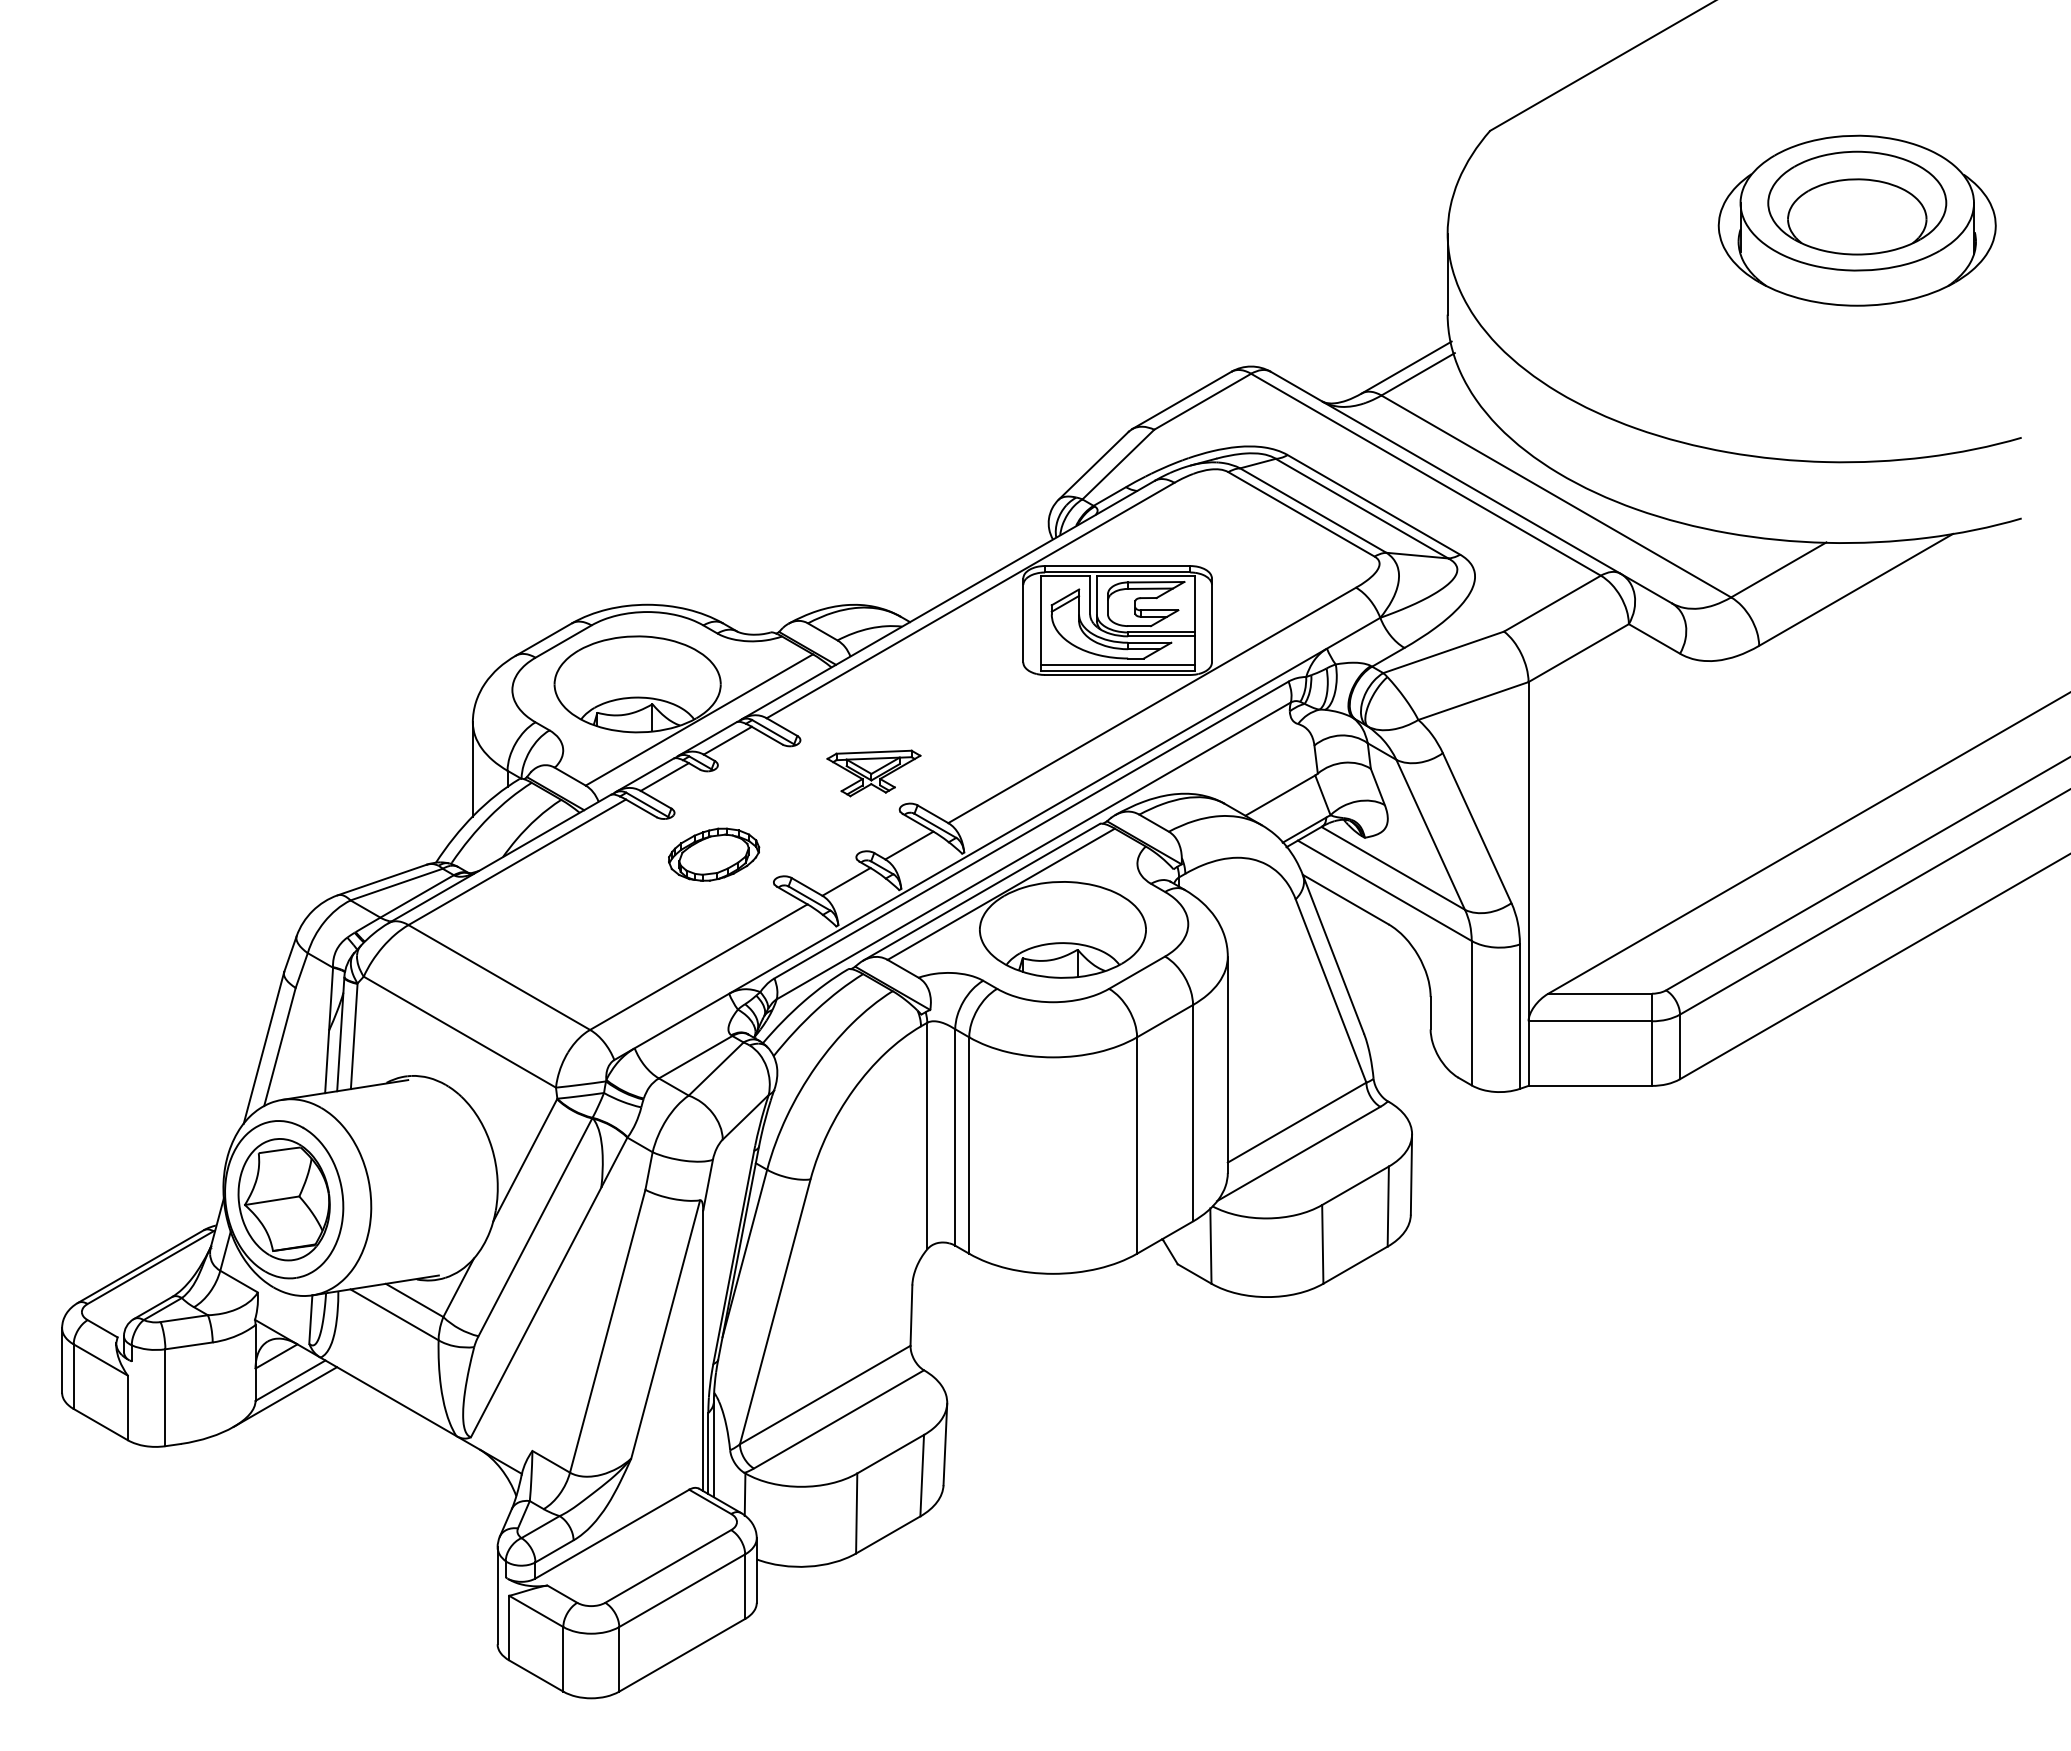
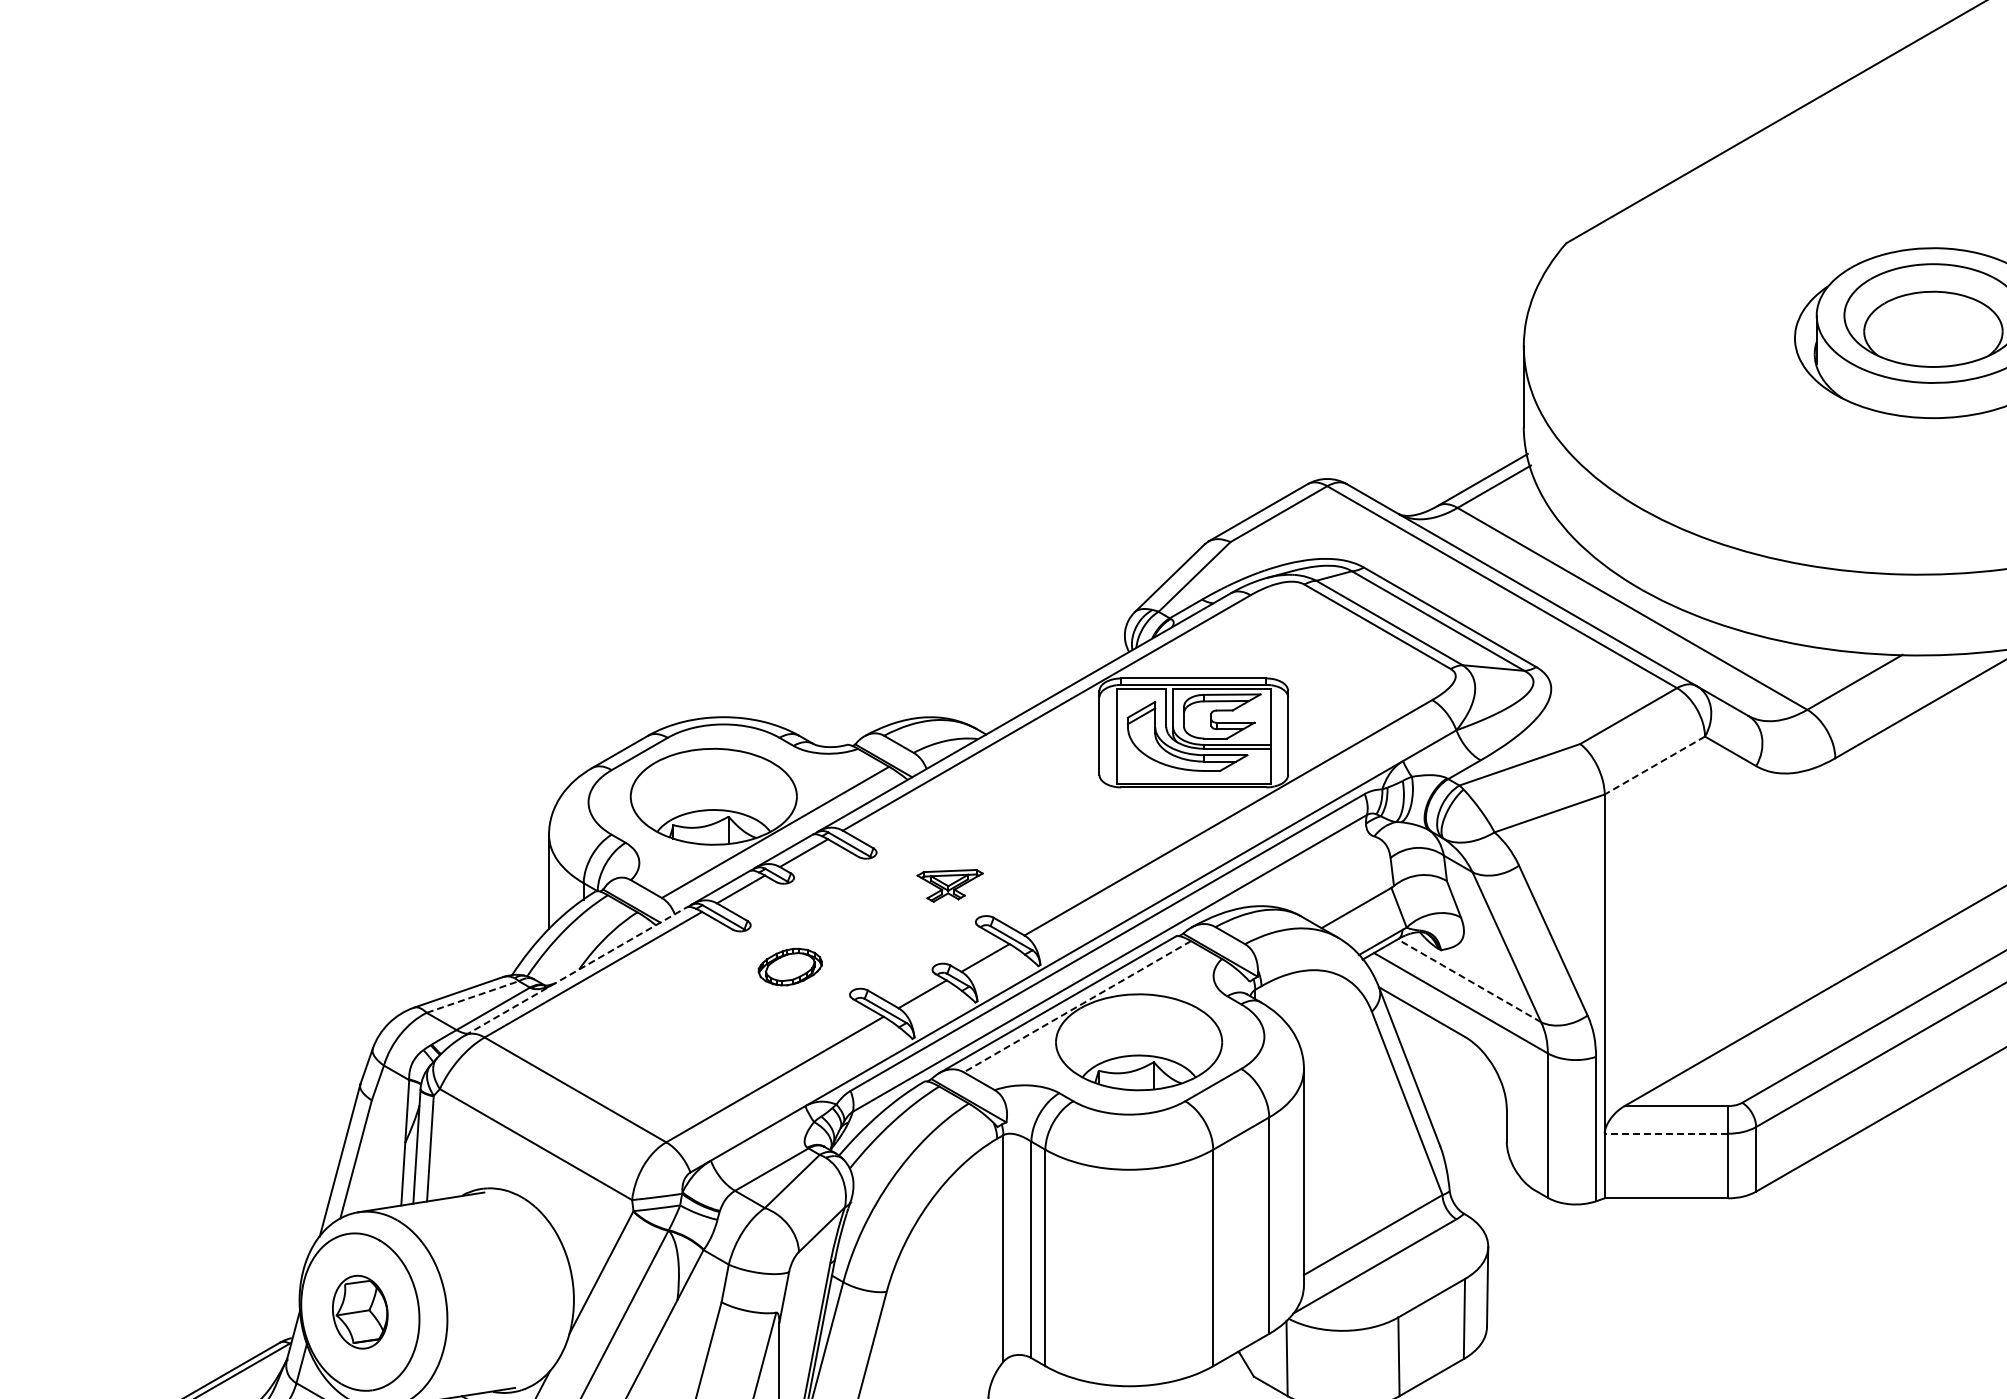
line: (1578, 653) -> (1654, 765), solid -> dashed
line: (1117, 664) -> (1193, 776), removed
part: (873, 773) -> (949, 885), size x0.7
part: (714, 854) -> (790, 966), size x0.7
line: (500, 858) -> (576, 970), solid -> dashed
line: (1393, 868) -> (1469, 980), solid -> dashed
line: (396, 884) -> (472, 996), solid -> dashed
line: (1000, 894) -> (1076, 1006), solid -> dashed
line: (1590, 1021) -> (1666, 1133), solid -> dashed
part: (283, 1199) -> (359, 1311), size x0.6

